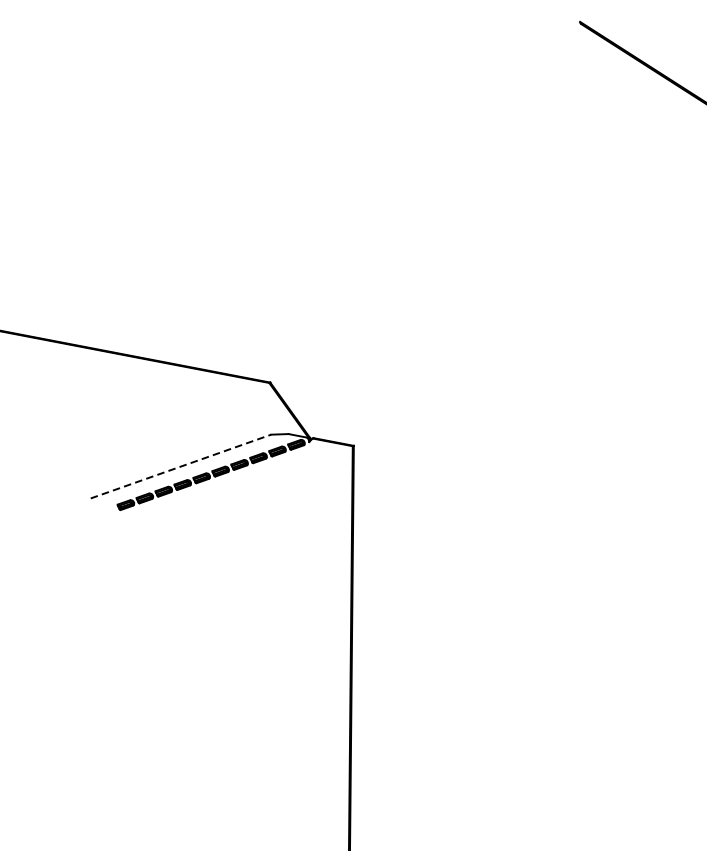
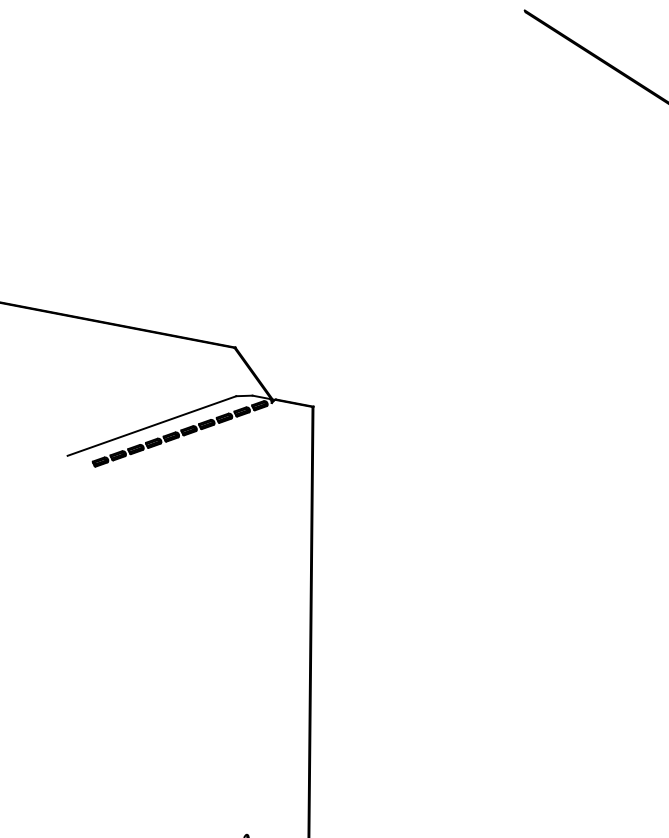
line: (181, 466) -> (152, 425), dashed -> solid

